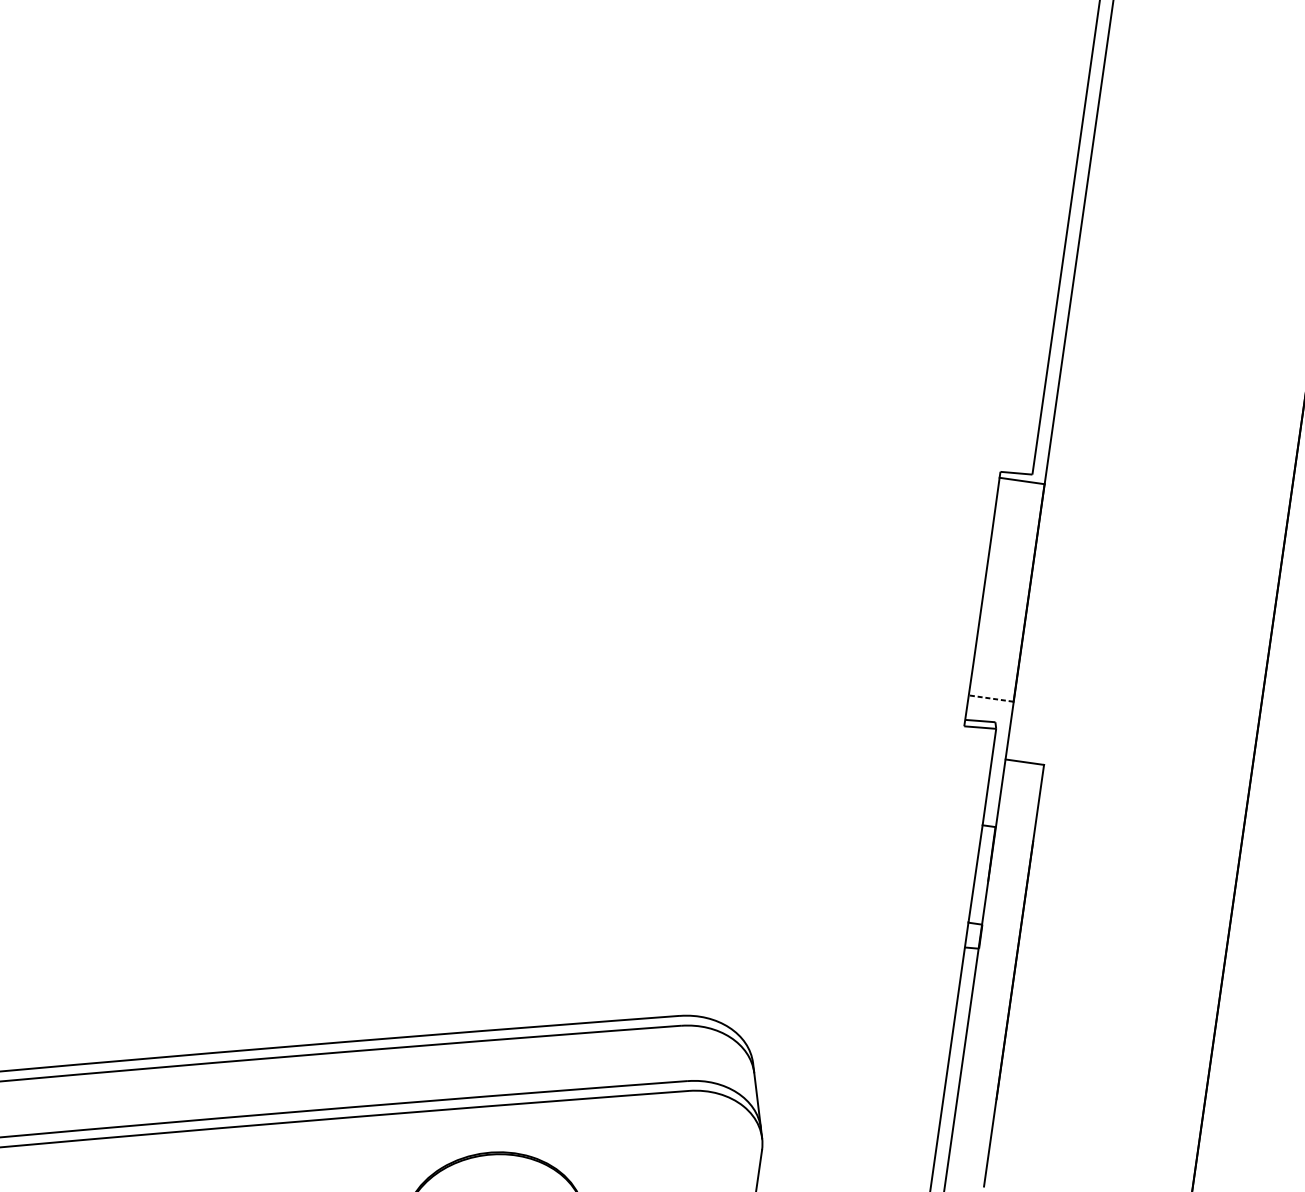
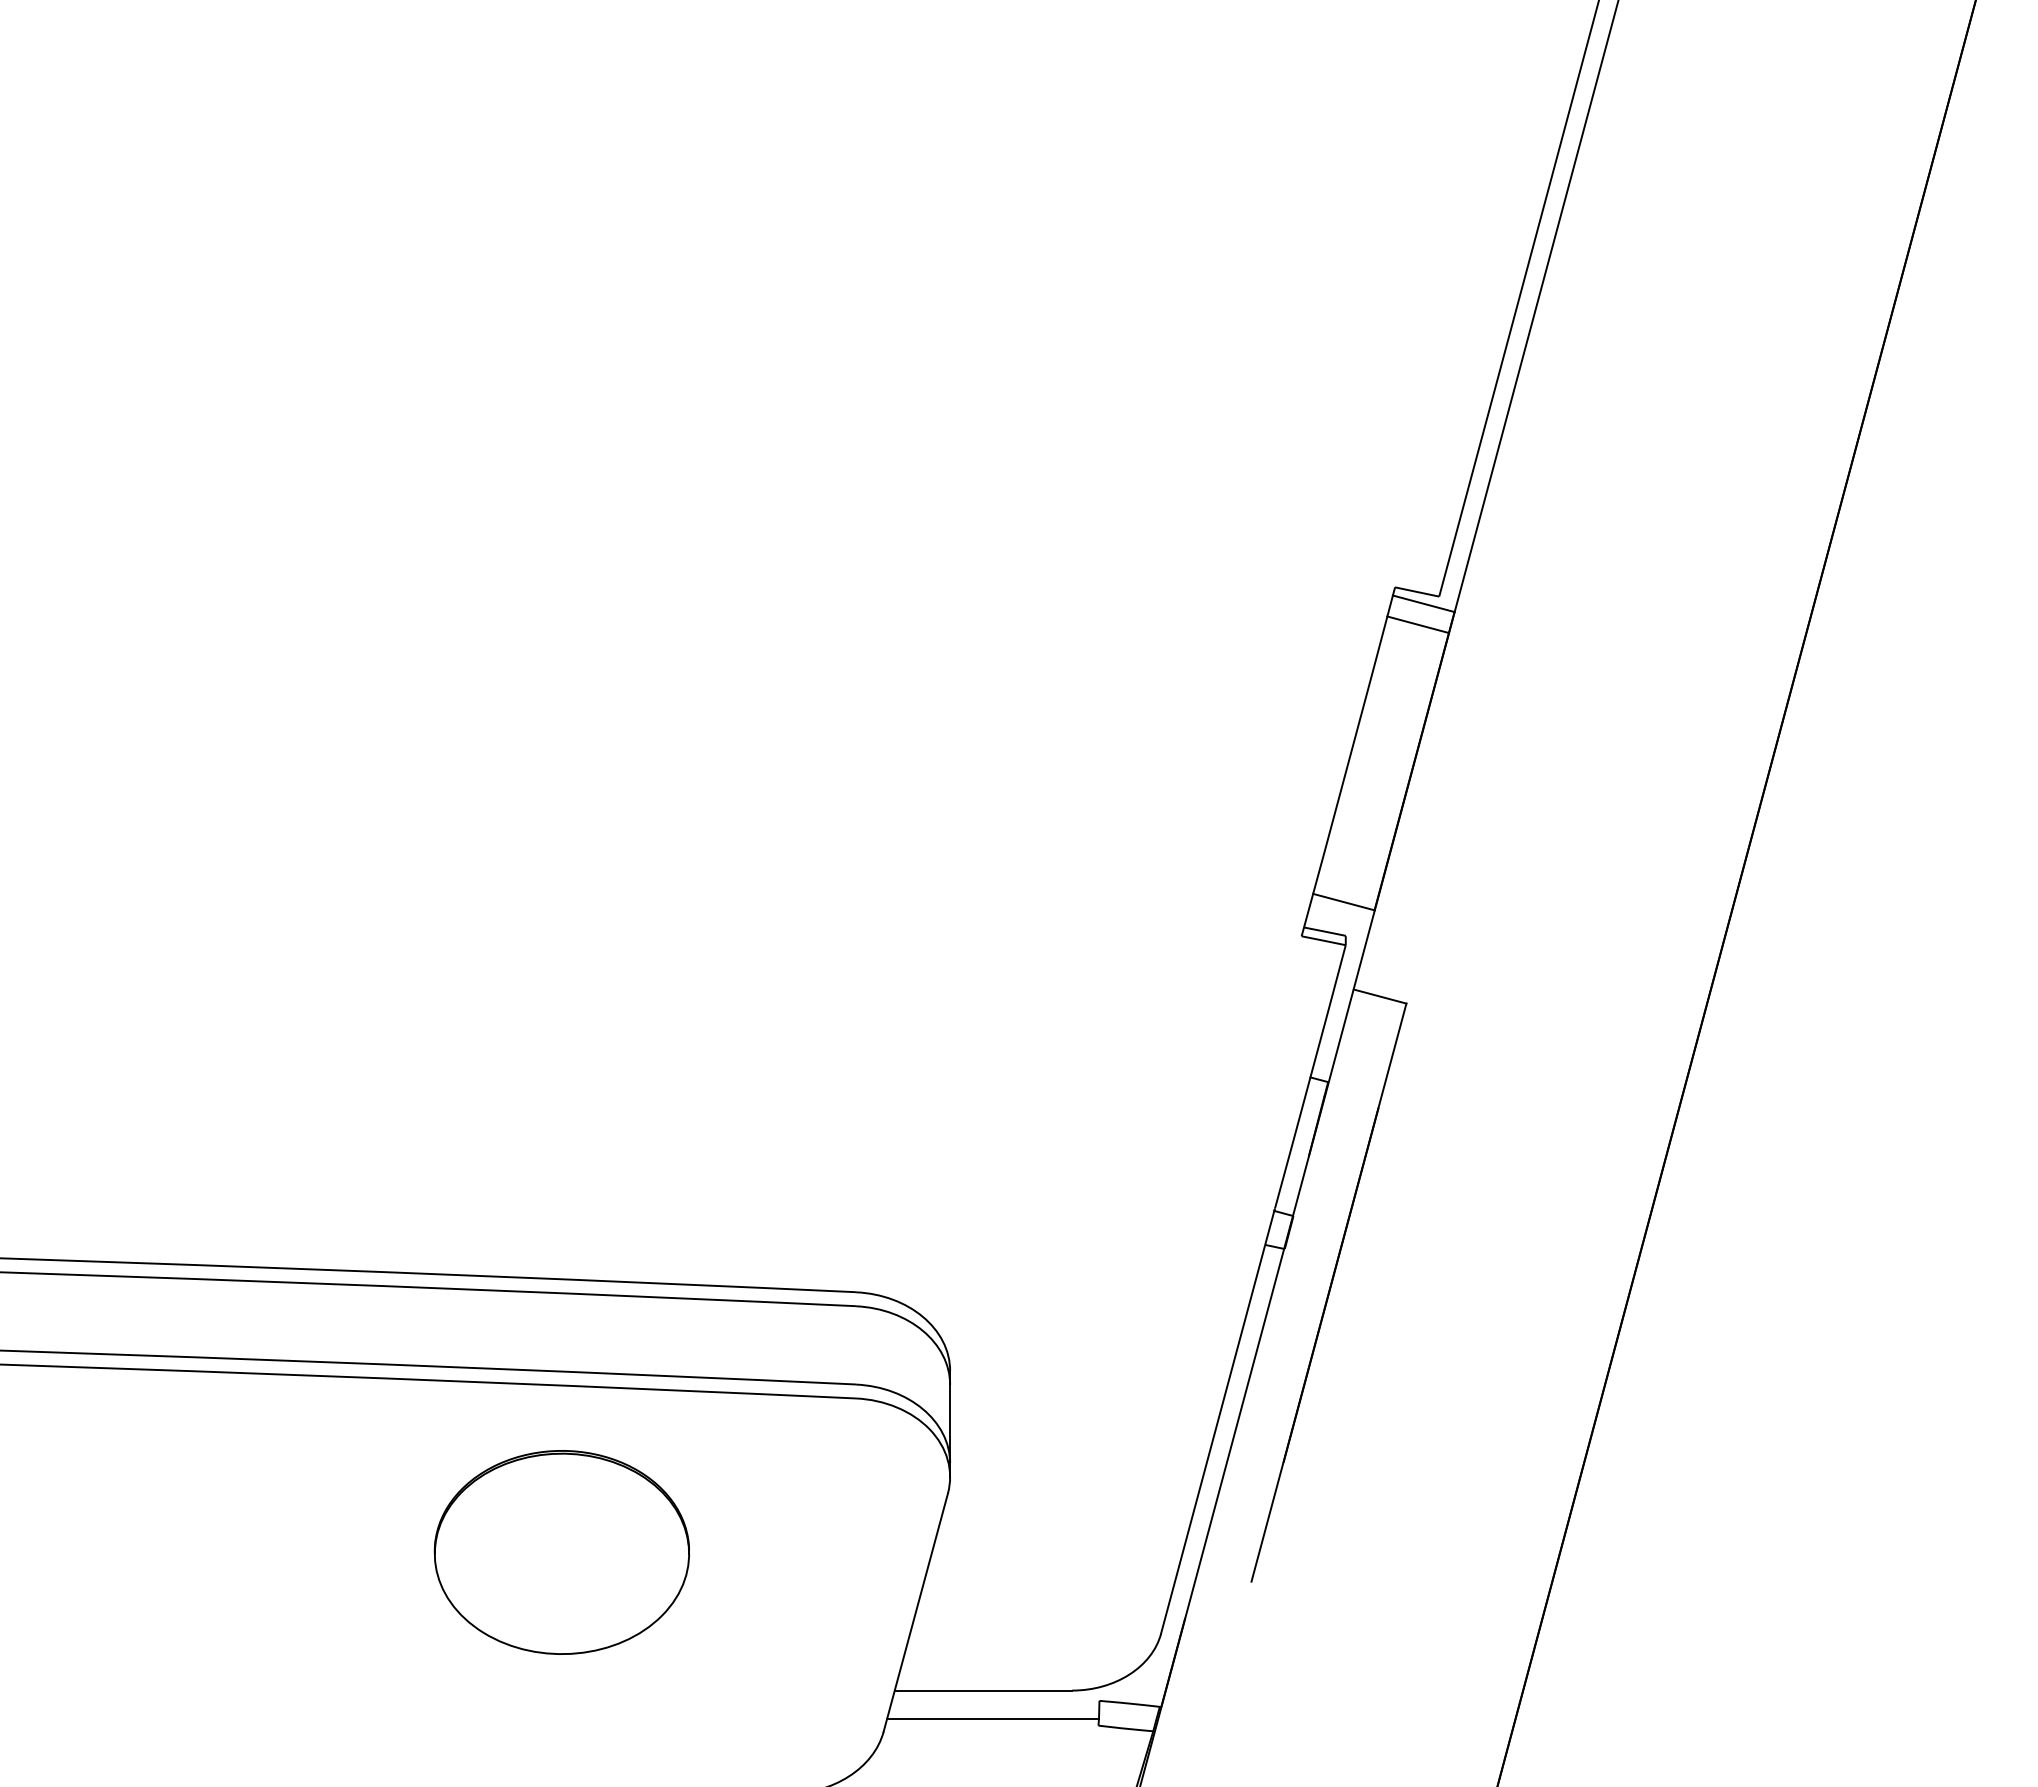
line: (1019, 496) -> (1417, 624), added
line: (990, 698) -> (1343, 902), dashed -> solid

